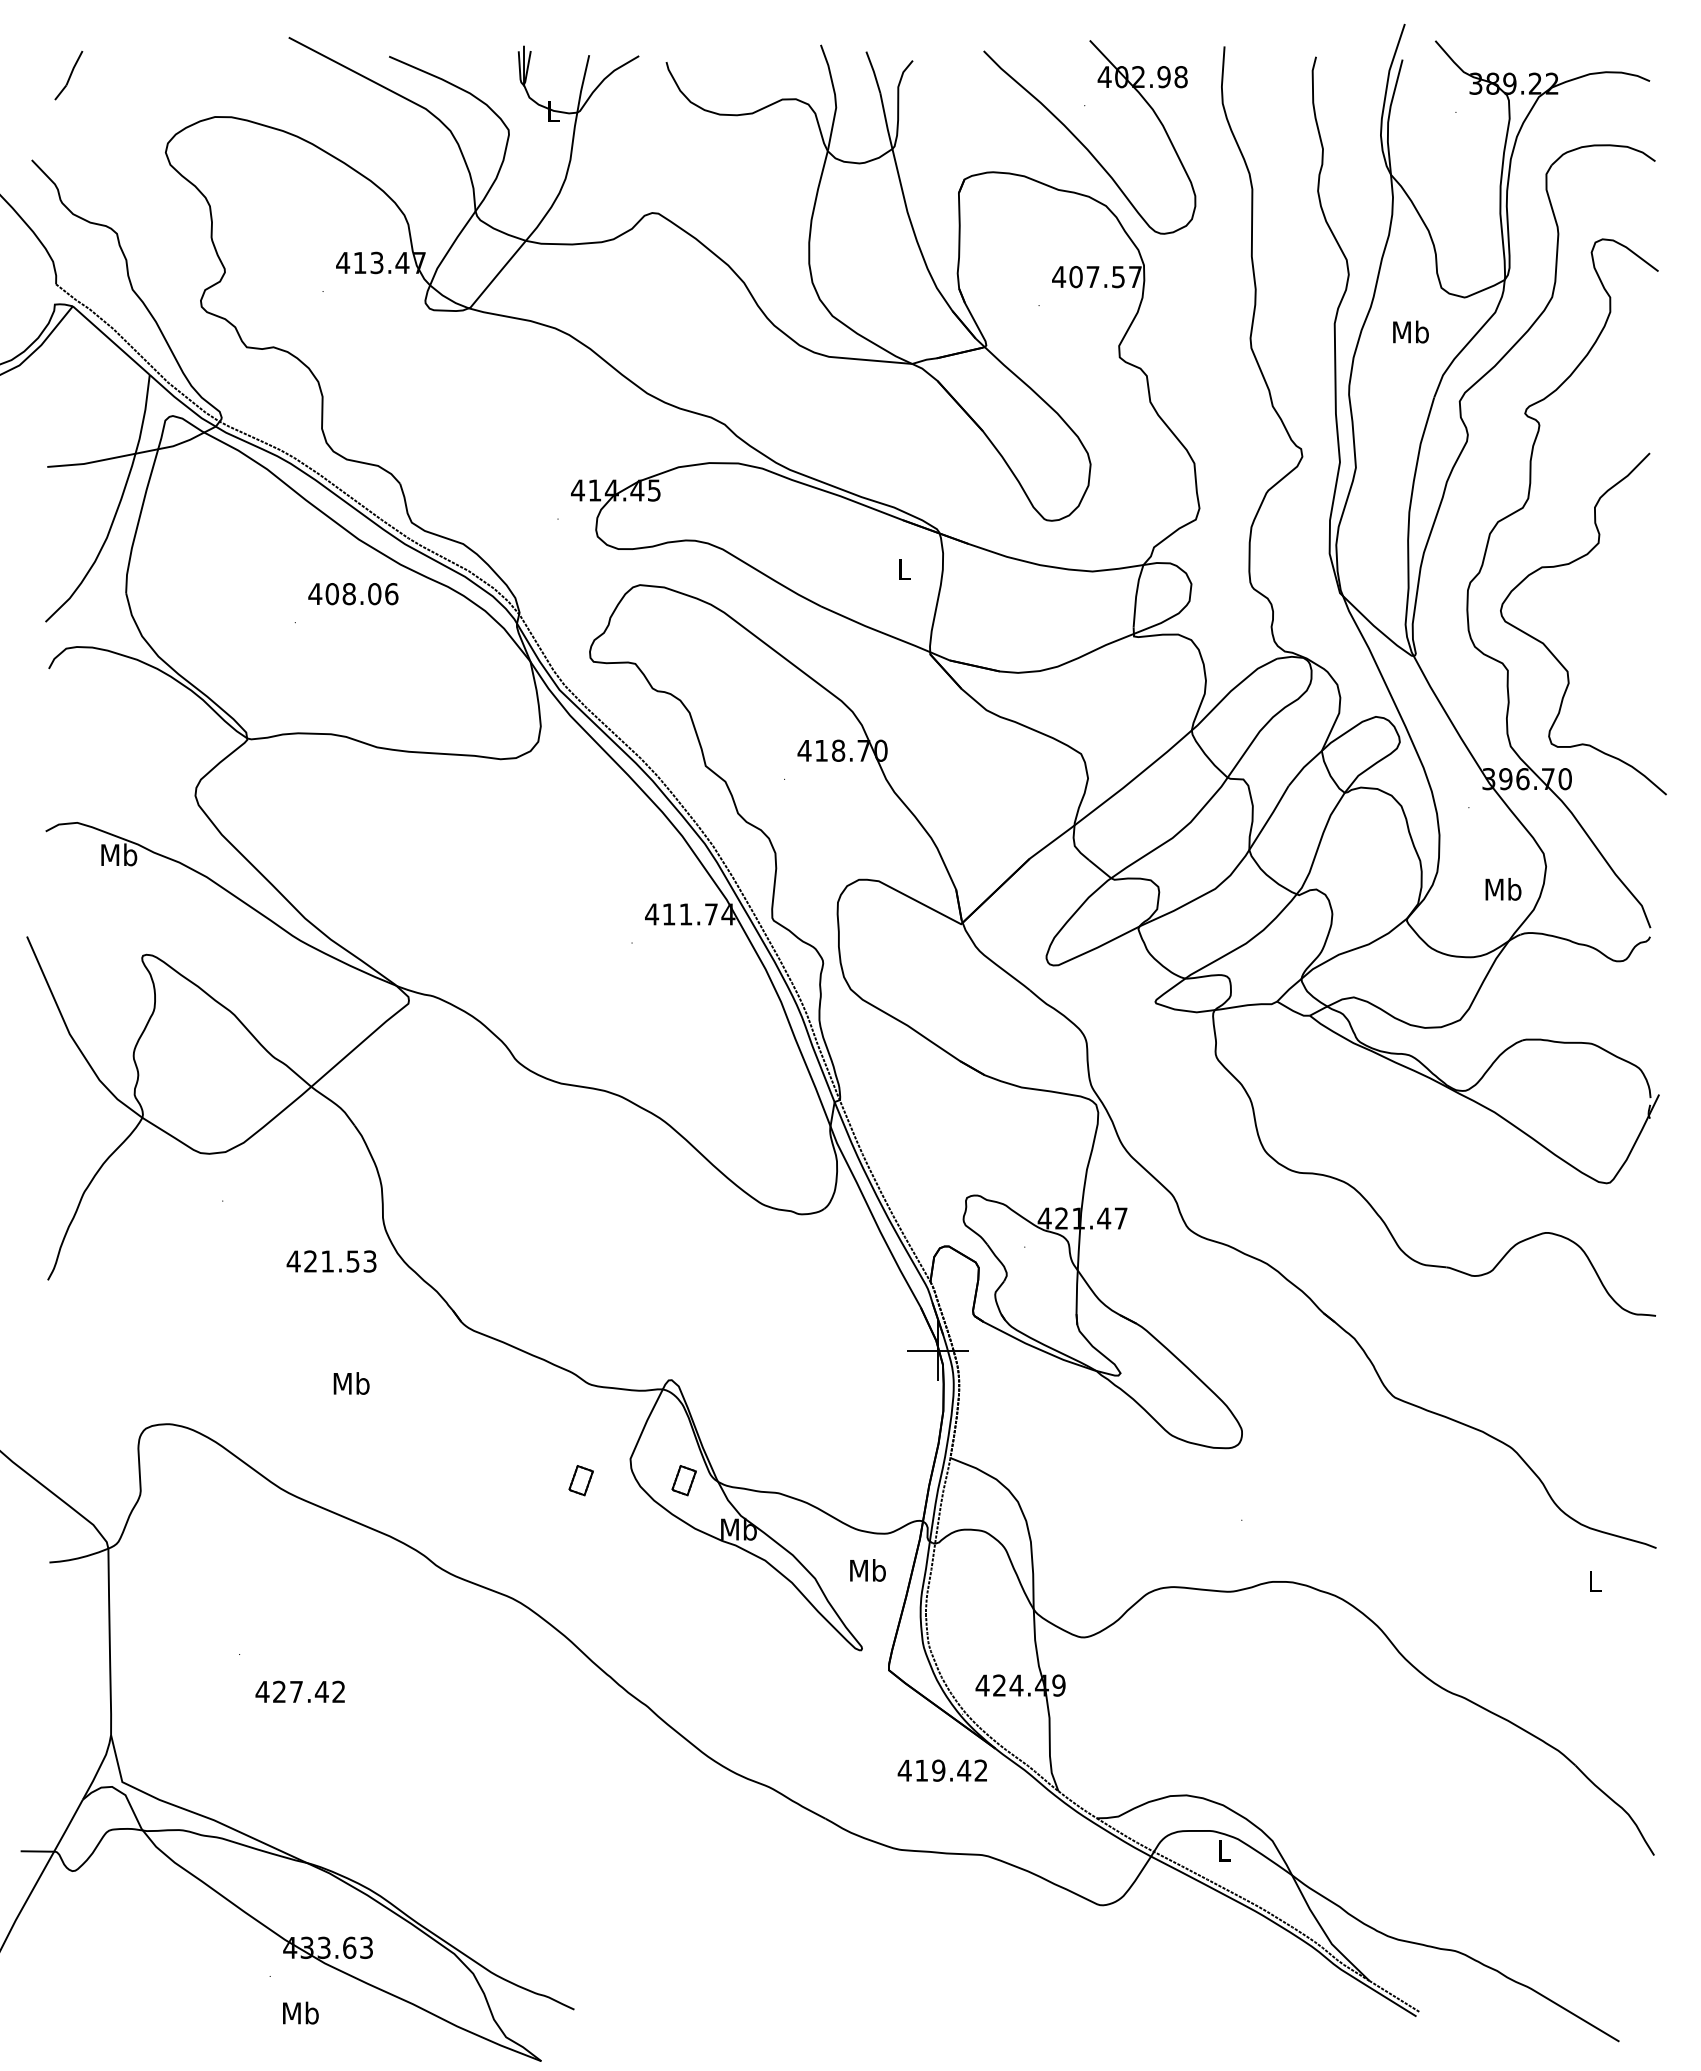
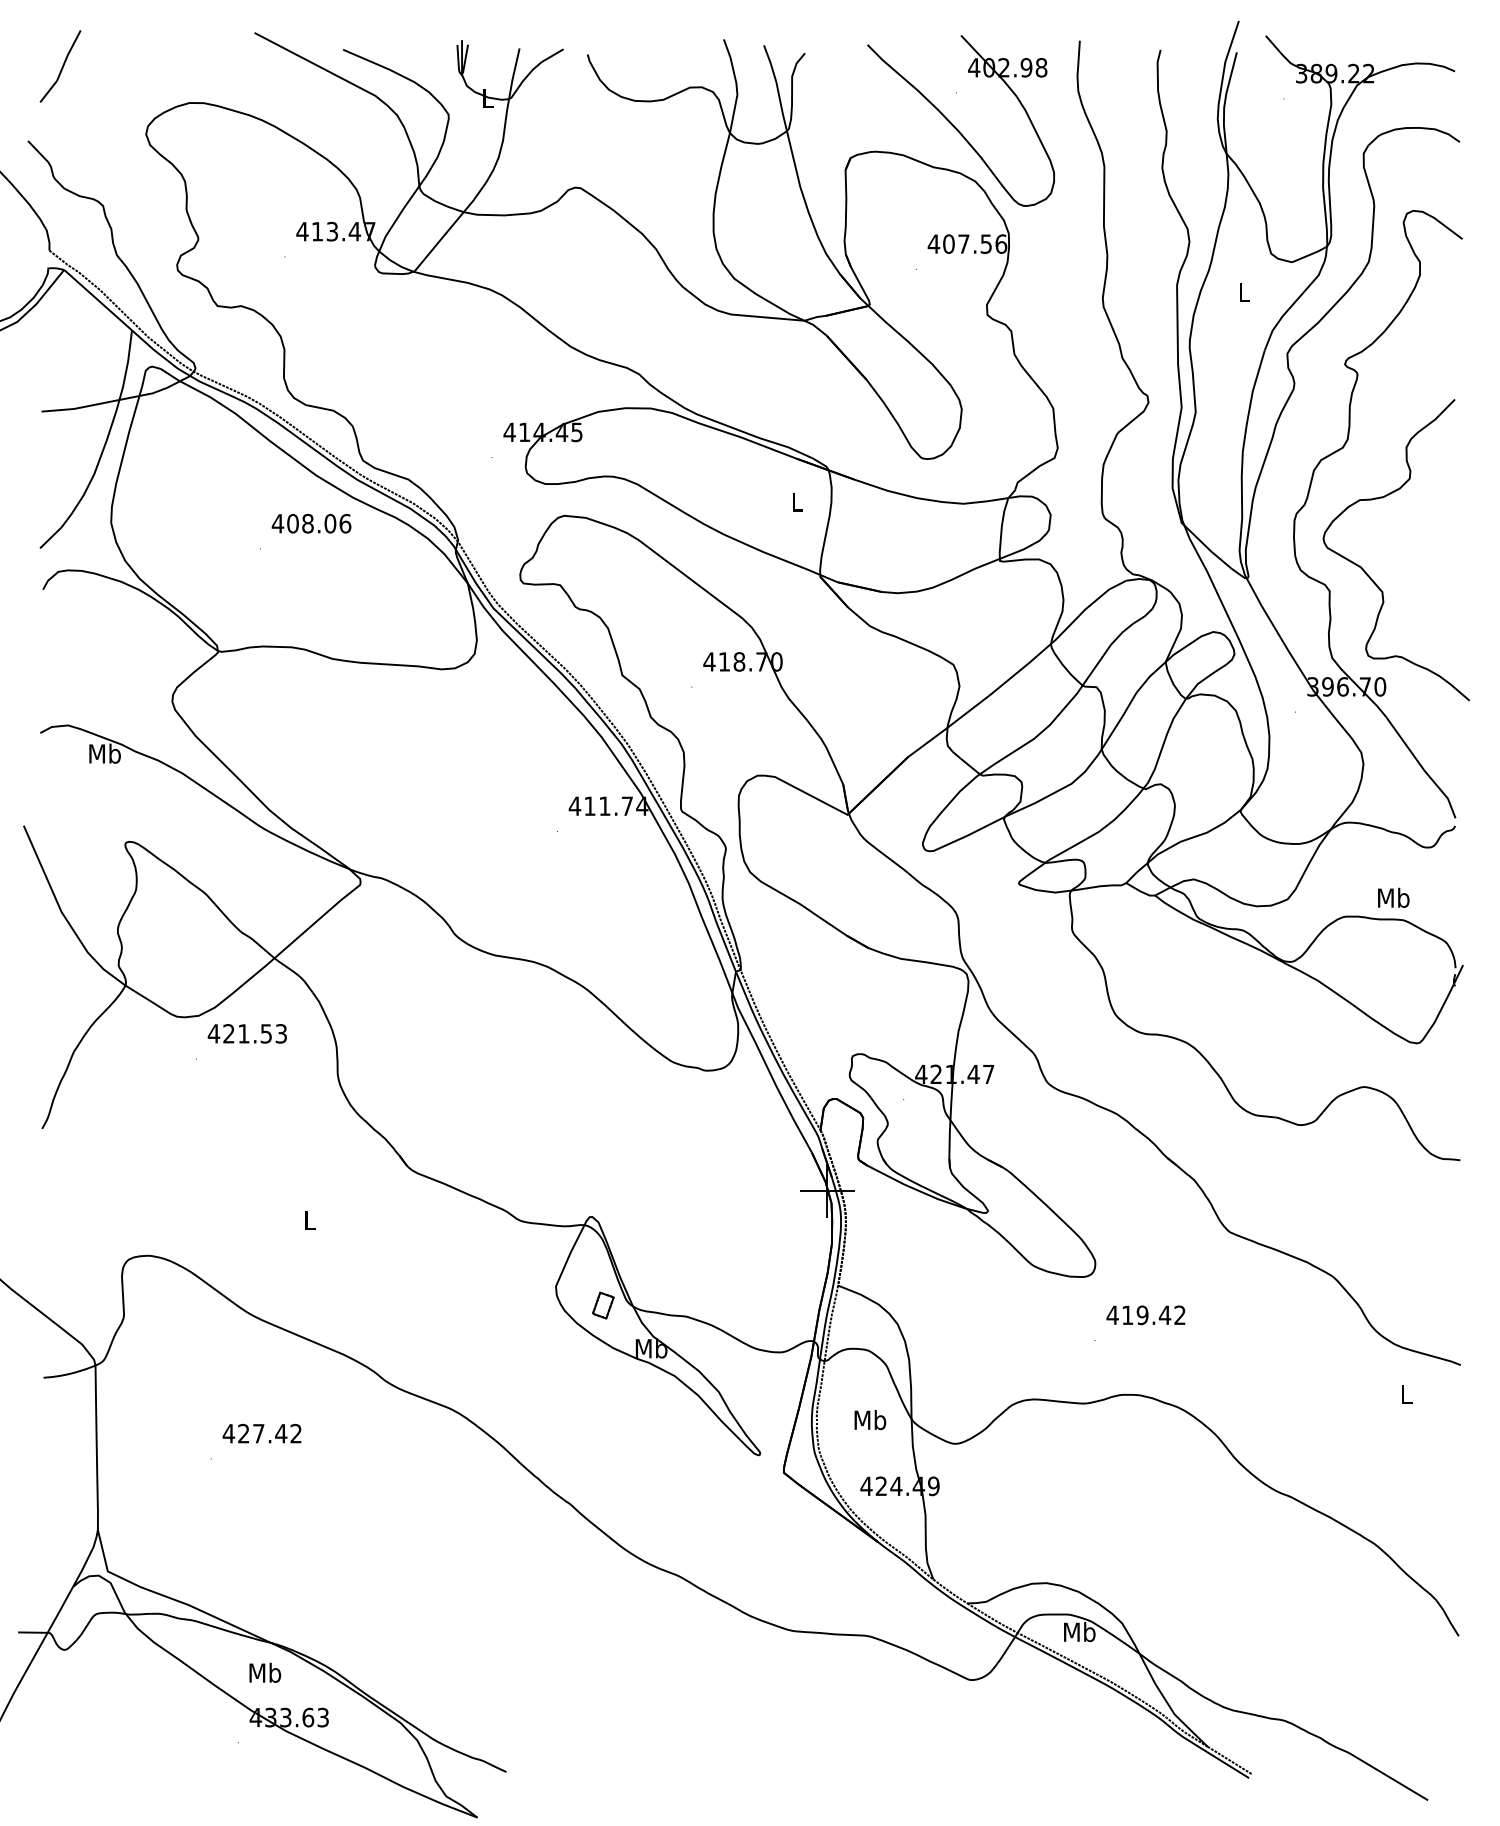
part: (68, 75) -> (60, 66), size x1.67
text: (1135, 276) -> (1001, 243), 407.57 -> 407.56
text: (1410, 331) -> (1243, 292), Mb -> L
text: (1503, 889) -> (1393, 898), moved
text: (331, 1261) -> (247, 1033), moved
text: (351, 1383) -> (309, 1219), Mb -> L
part: (580, 1480) -> (511, 1305), removed
text: (867, 1570) -> (869, 1420), moved
text: (299, 1691) -> (261, 1433), moved
text: (941, 1770) -> (1145, 1315), moved
text: (1224, 1850) -> (1079, 1631), L -> Mb
text: (300, 2012) -> (264, 1672), moved

